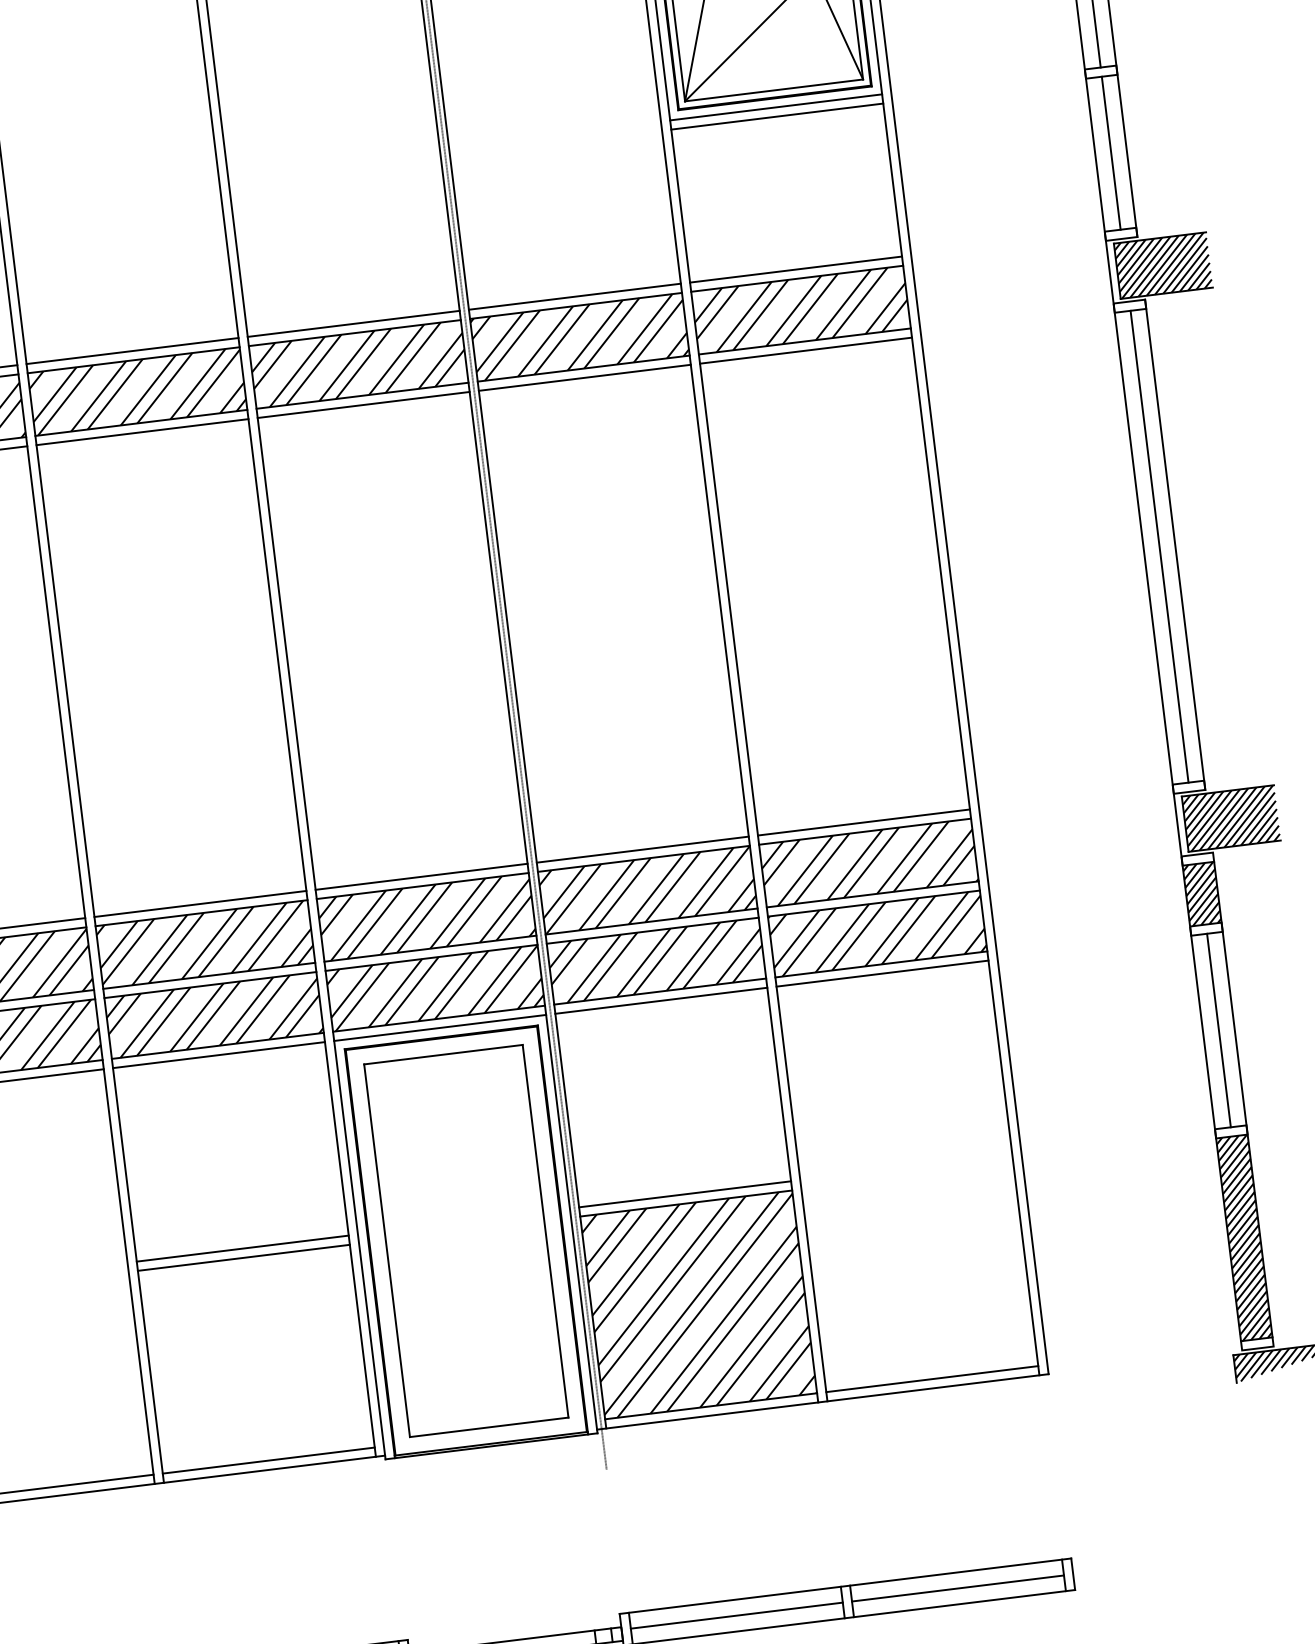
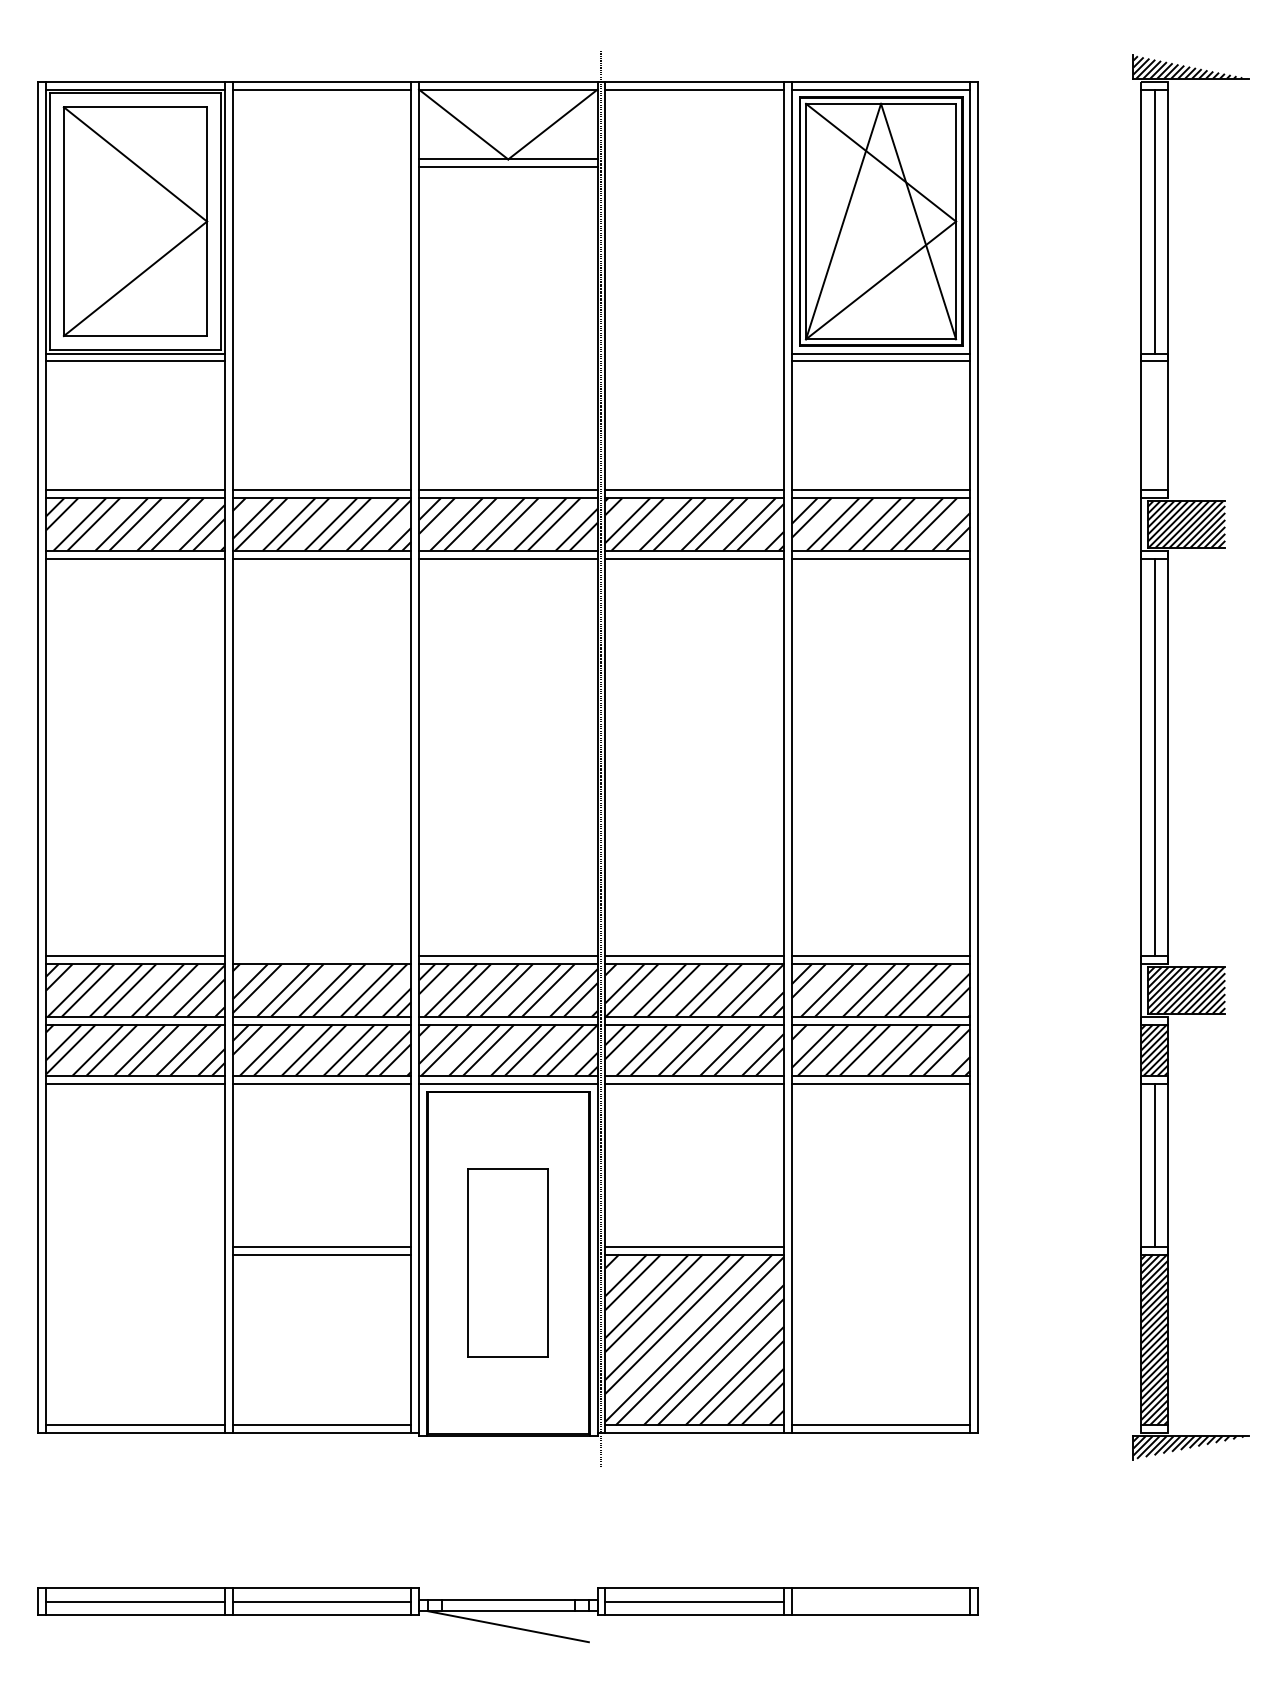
line: (1111, 152) -> (1154, 425), removed
line: (200, 904) -> (321, 956), removed
part: (466, 1240) -> (508, 1262), size x0.6
line: (957, 1588) -> (880, 1601), removed

